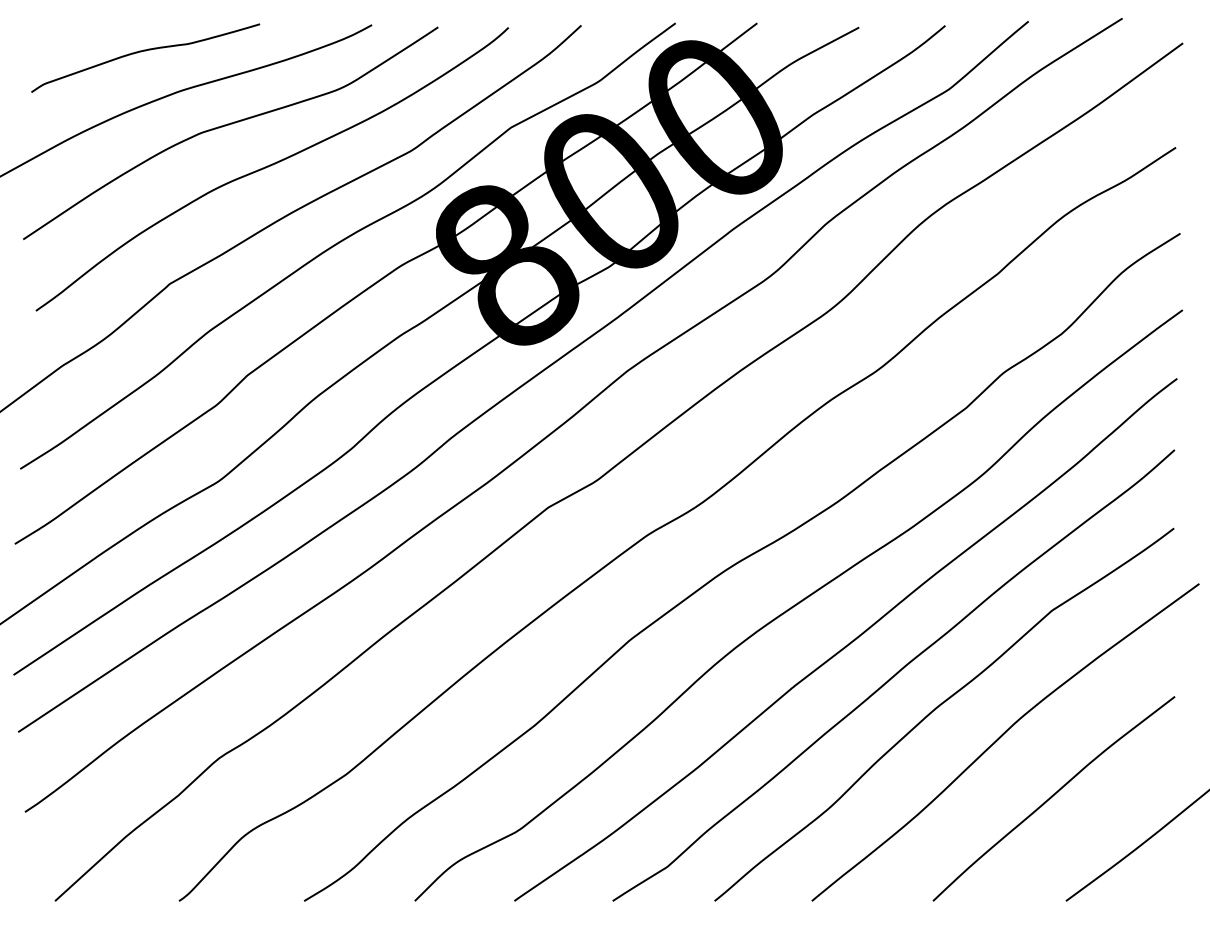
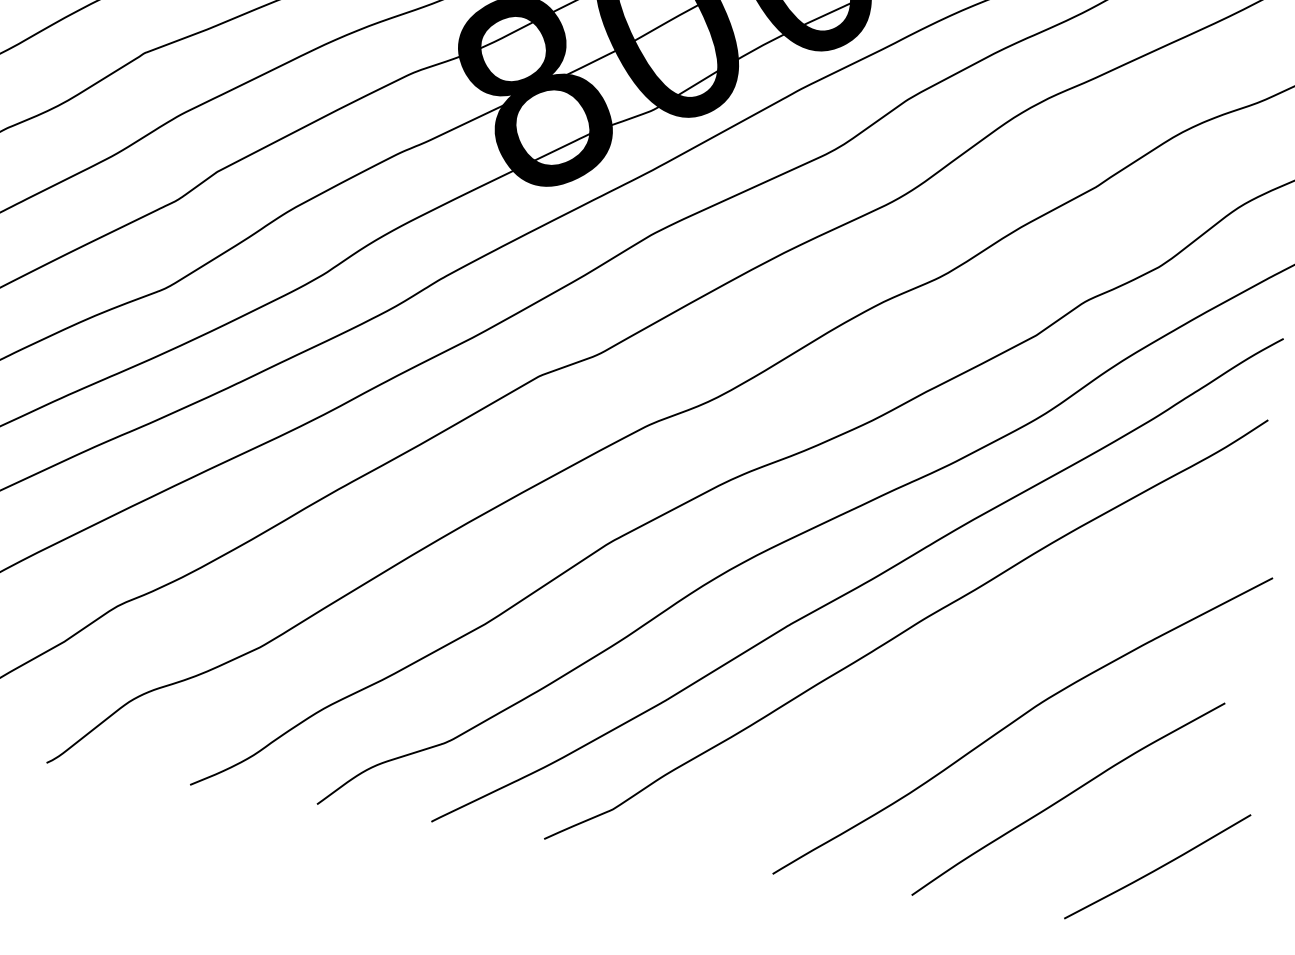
curve: (940, 706) -> (954, 673), removed

